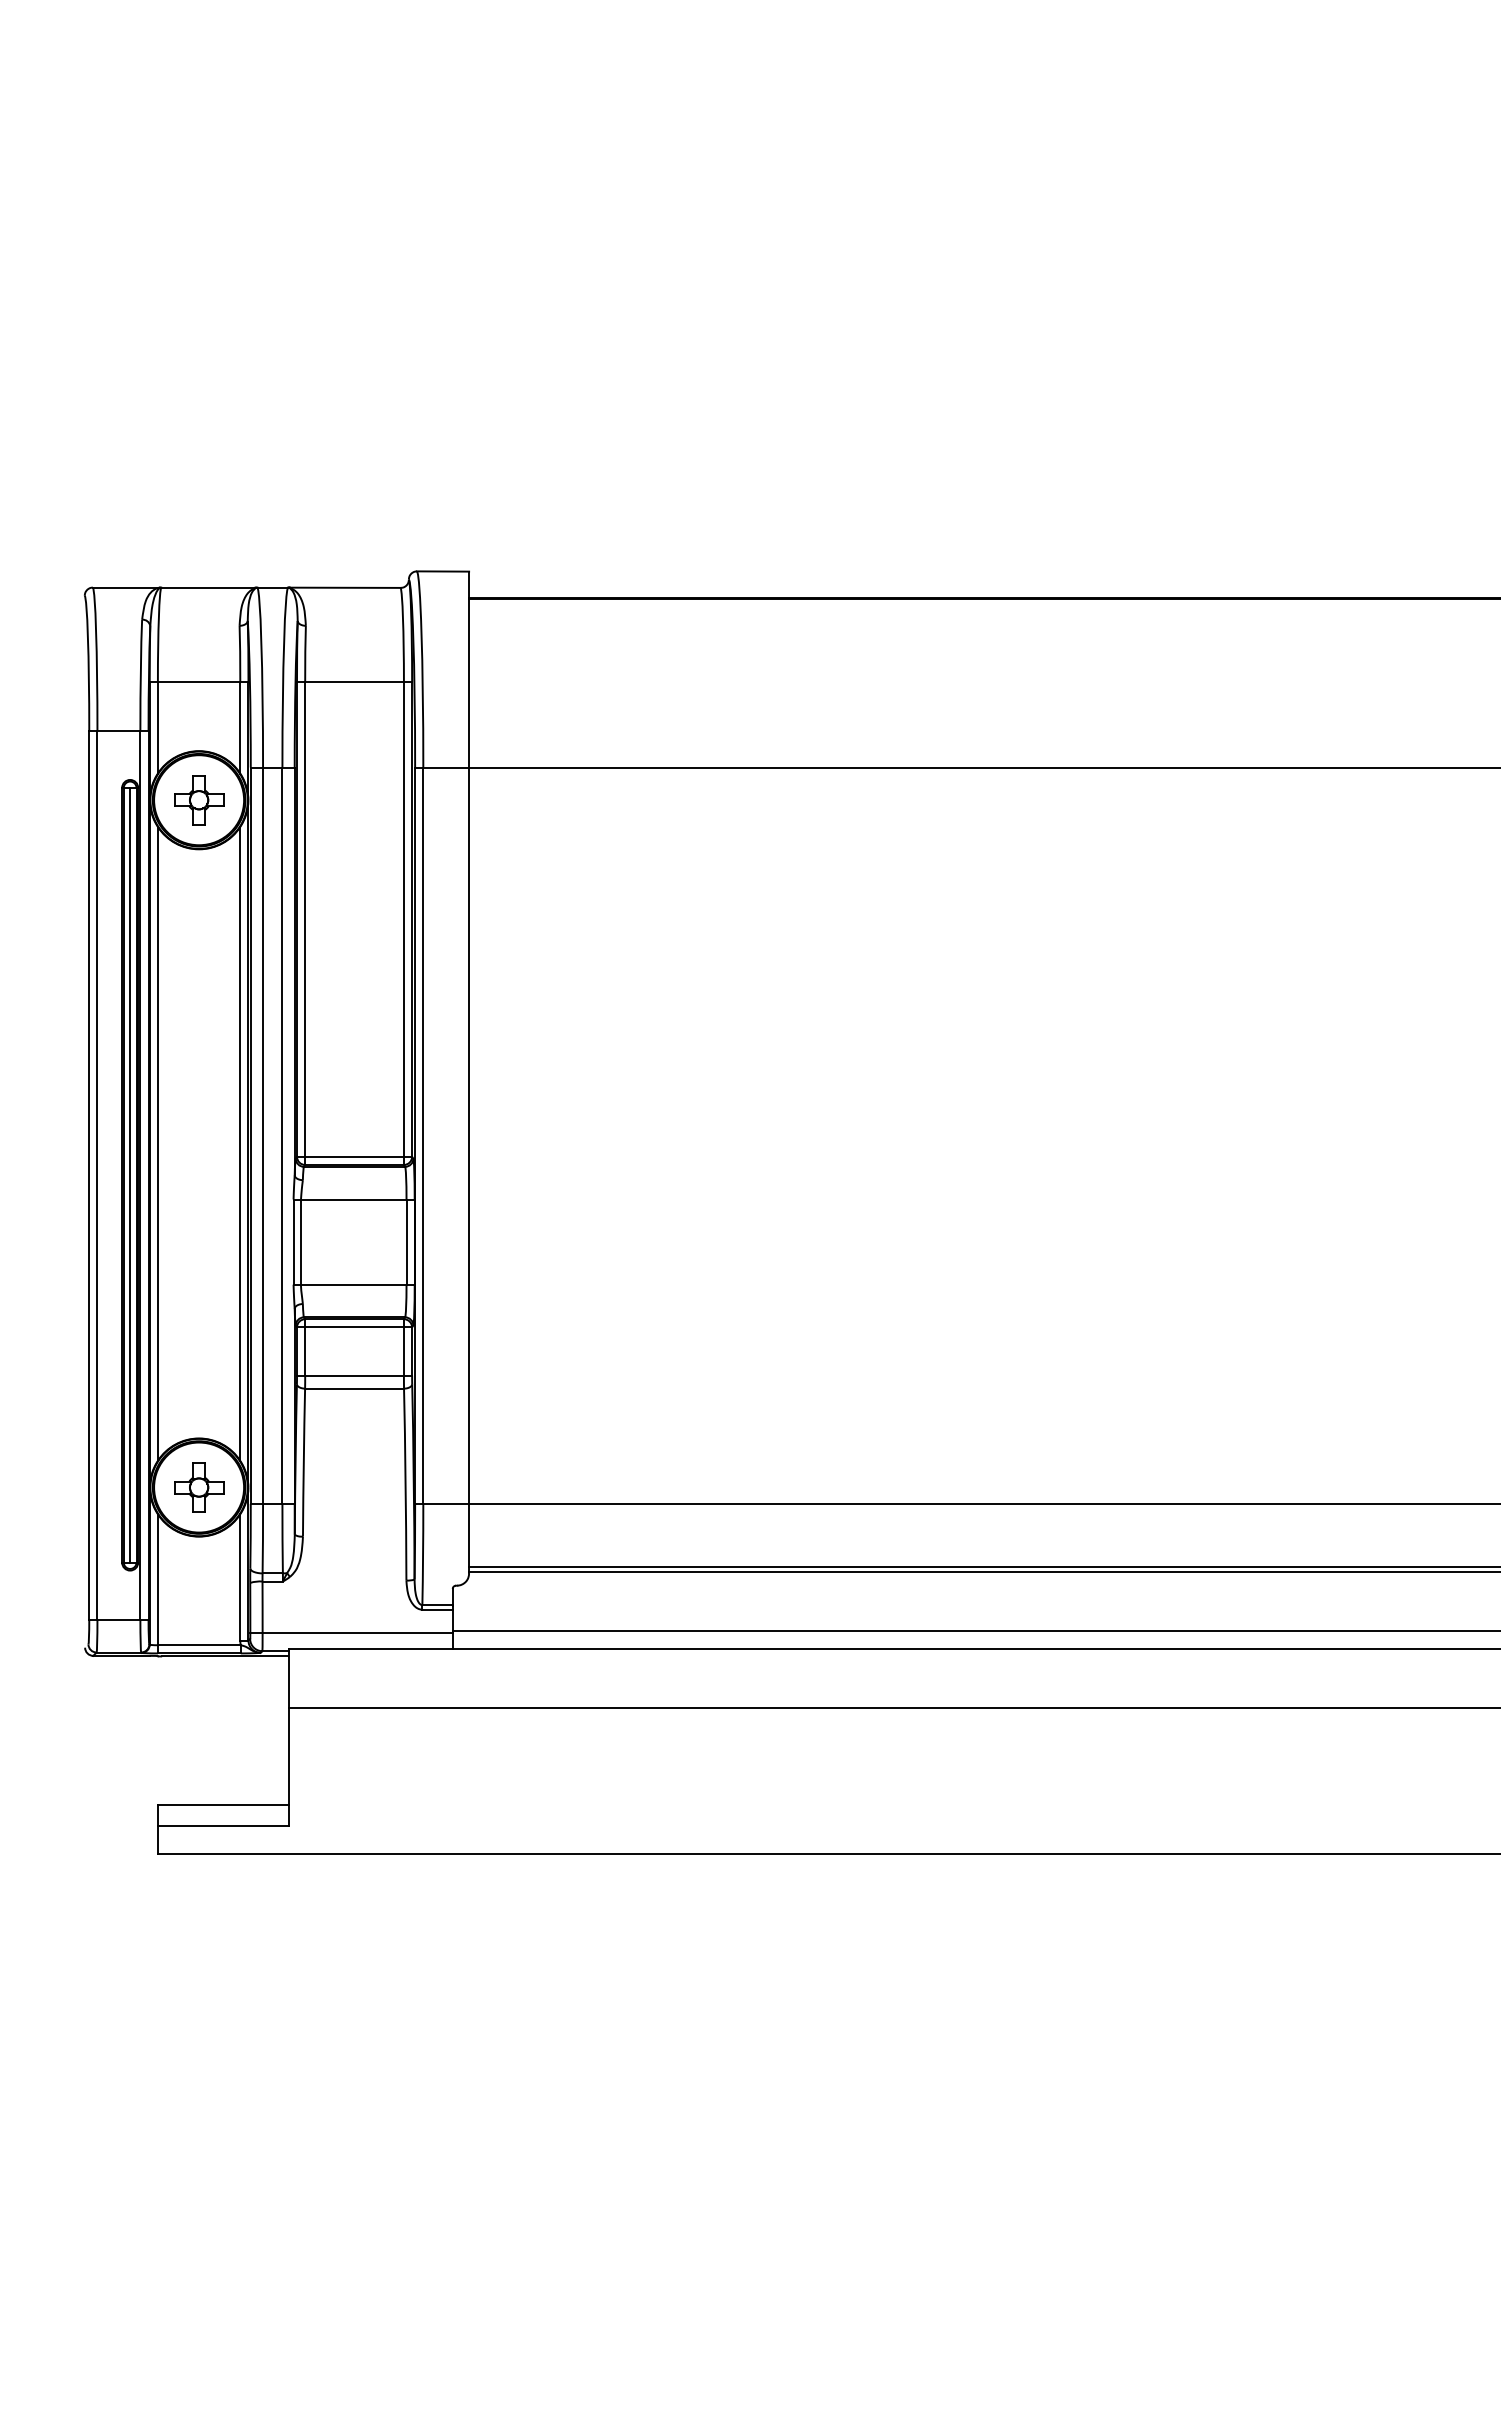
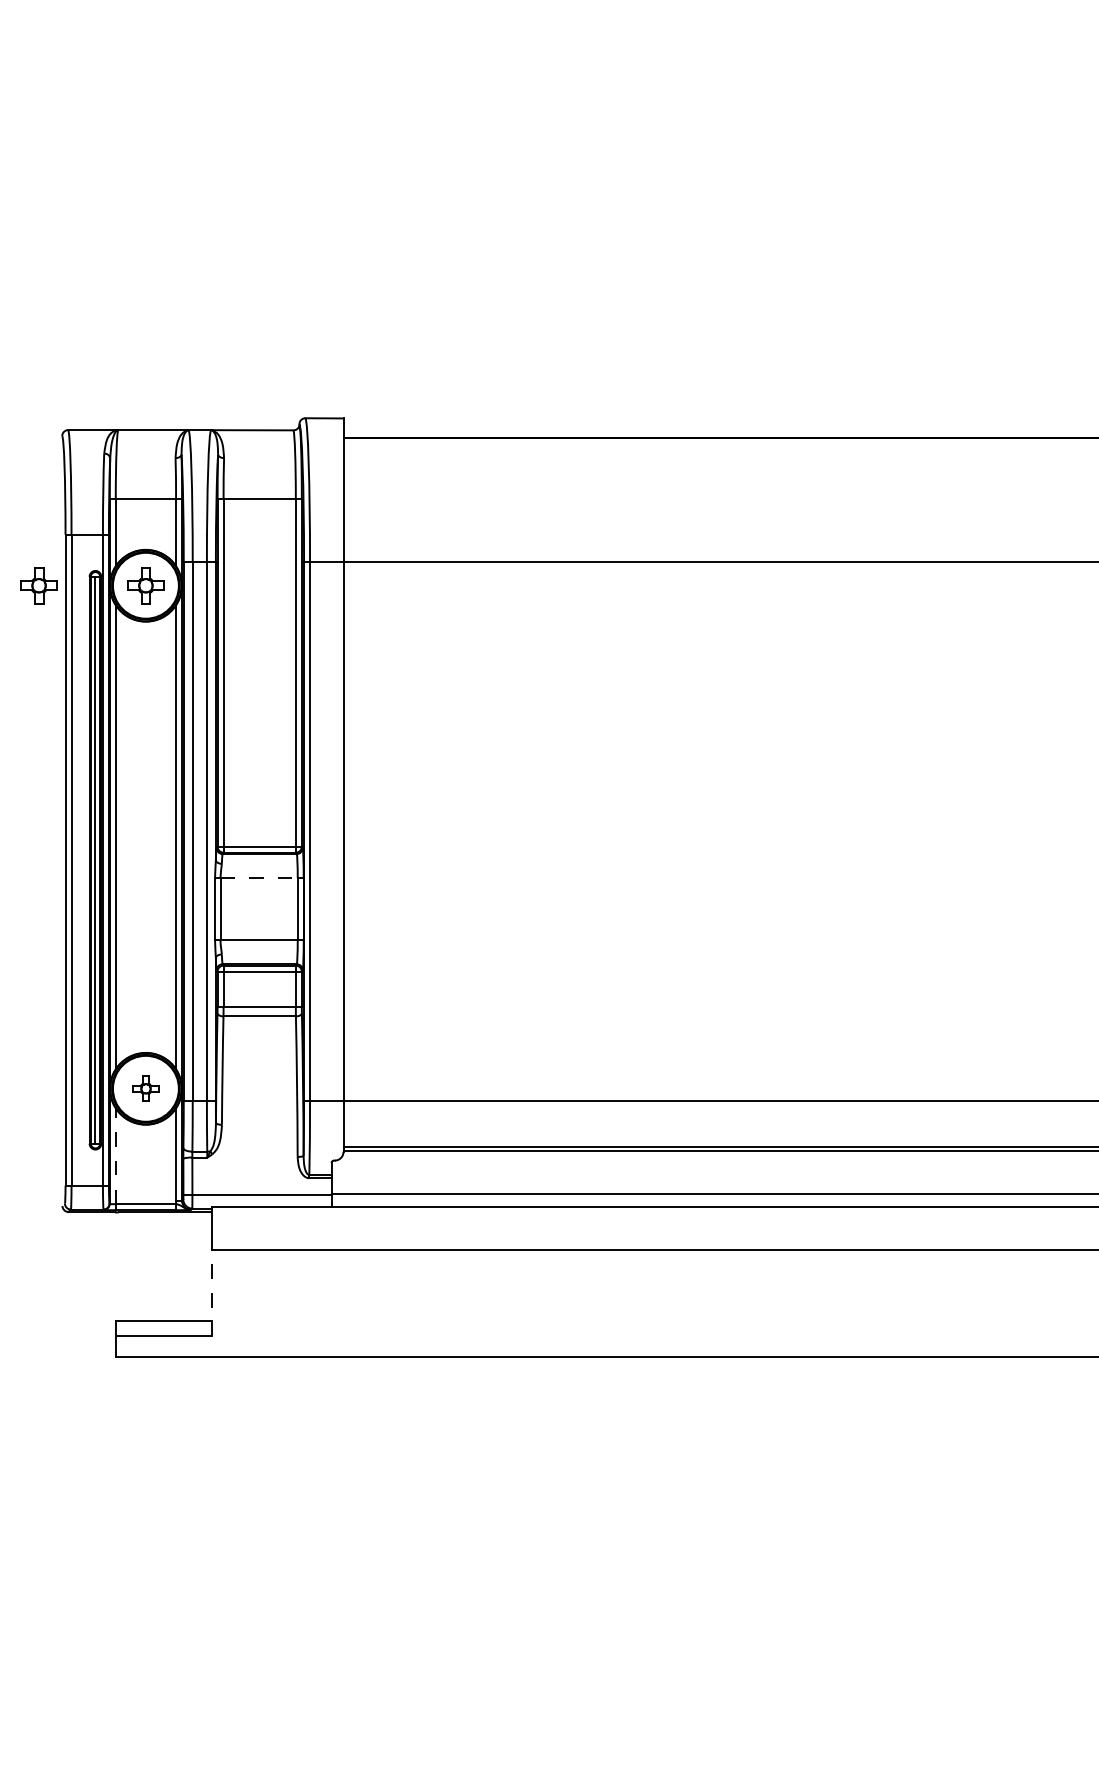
part: (53, 800) -> (39, 585), added
line: (353, 1199) -> (258, 877), solid -> dashed
part: (199, 1487) -> (146, 1088), size x0.7
line: (157, 1579) -> (115, 1156), solid -> dashed
line: (289, 1767) -> (212, 1293), solid -> dashed

